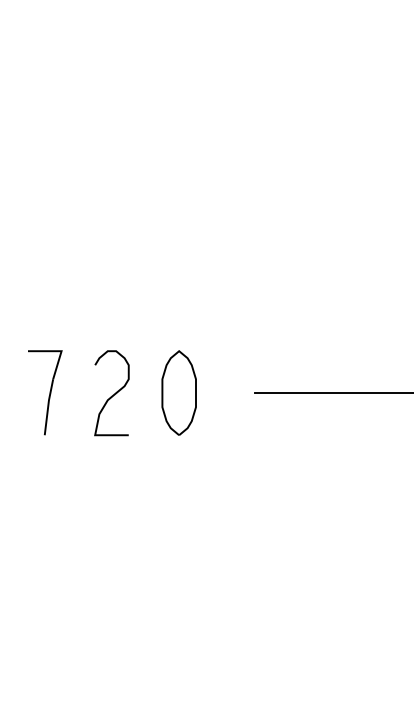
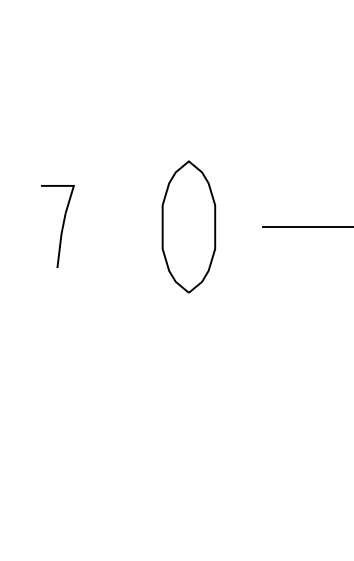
part: (178, 392) -> (188, 226), size x1.6
curve: (111, 395) -> (122, 229), removed

